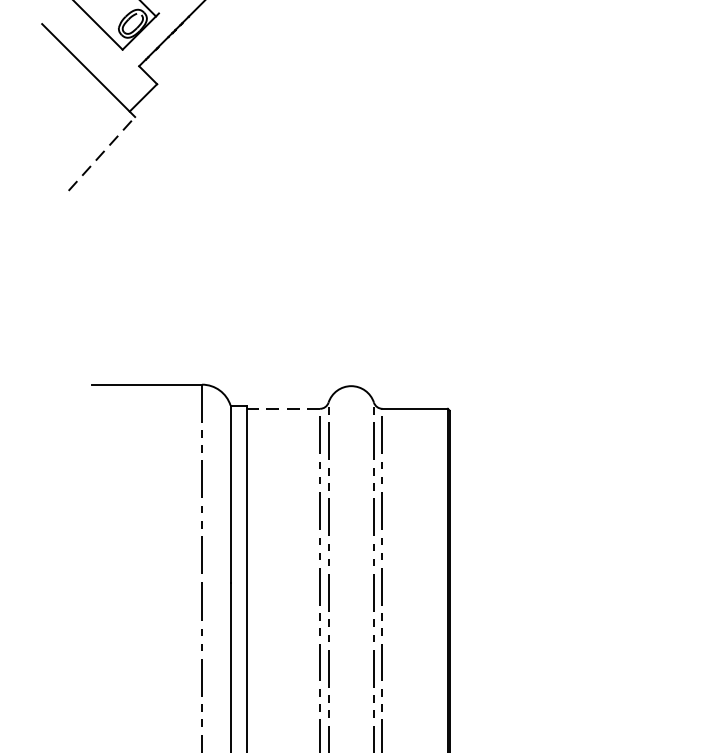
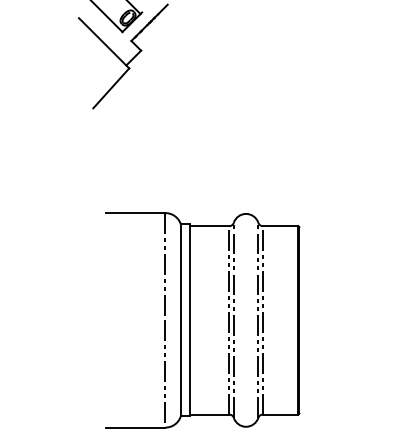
line: (102, 154) -> (111, 88), dashed -> solid
line: (283, 409) -> (209, 226), dashed -> solid

